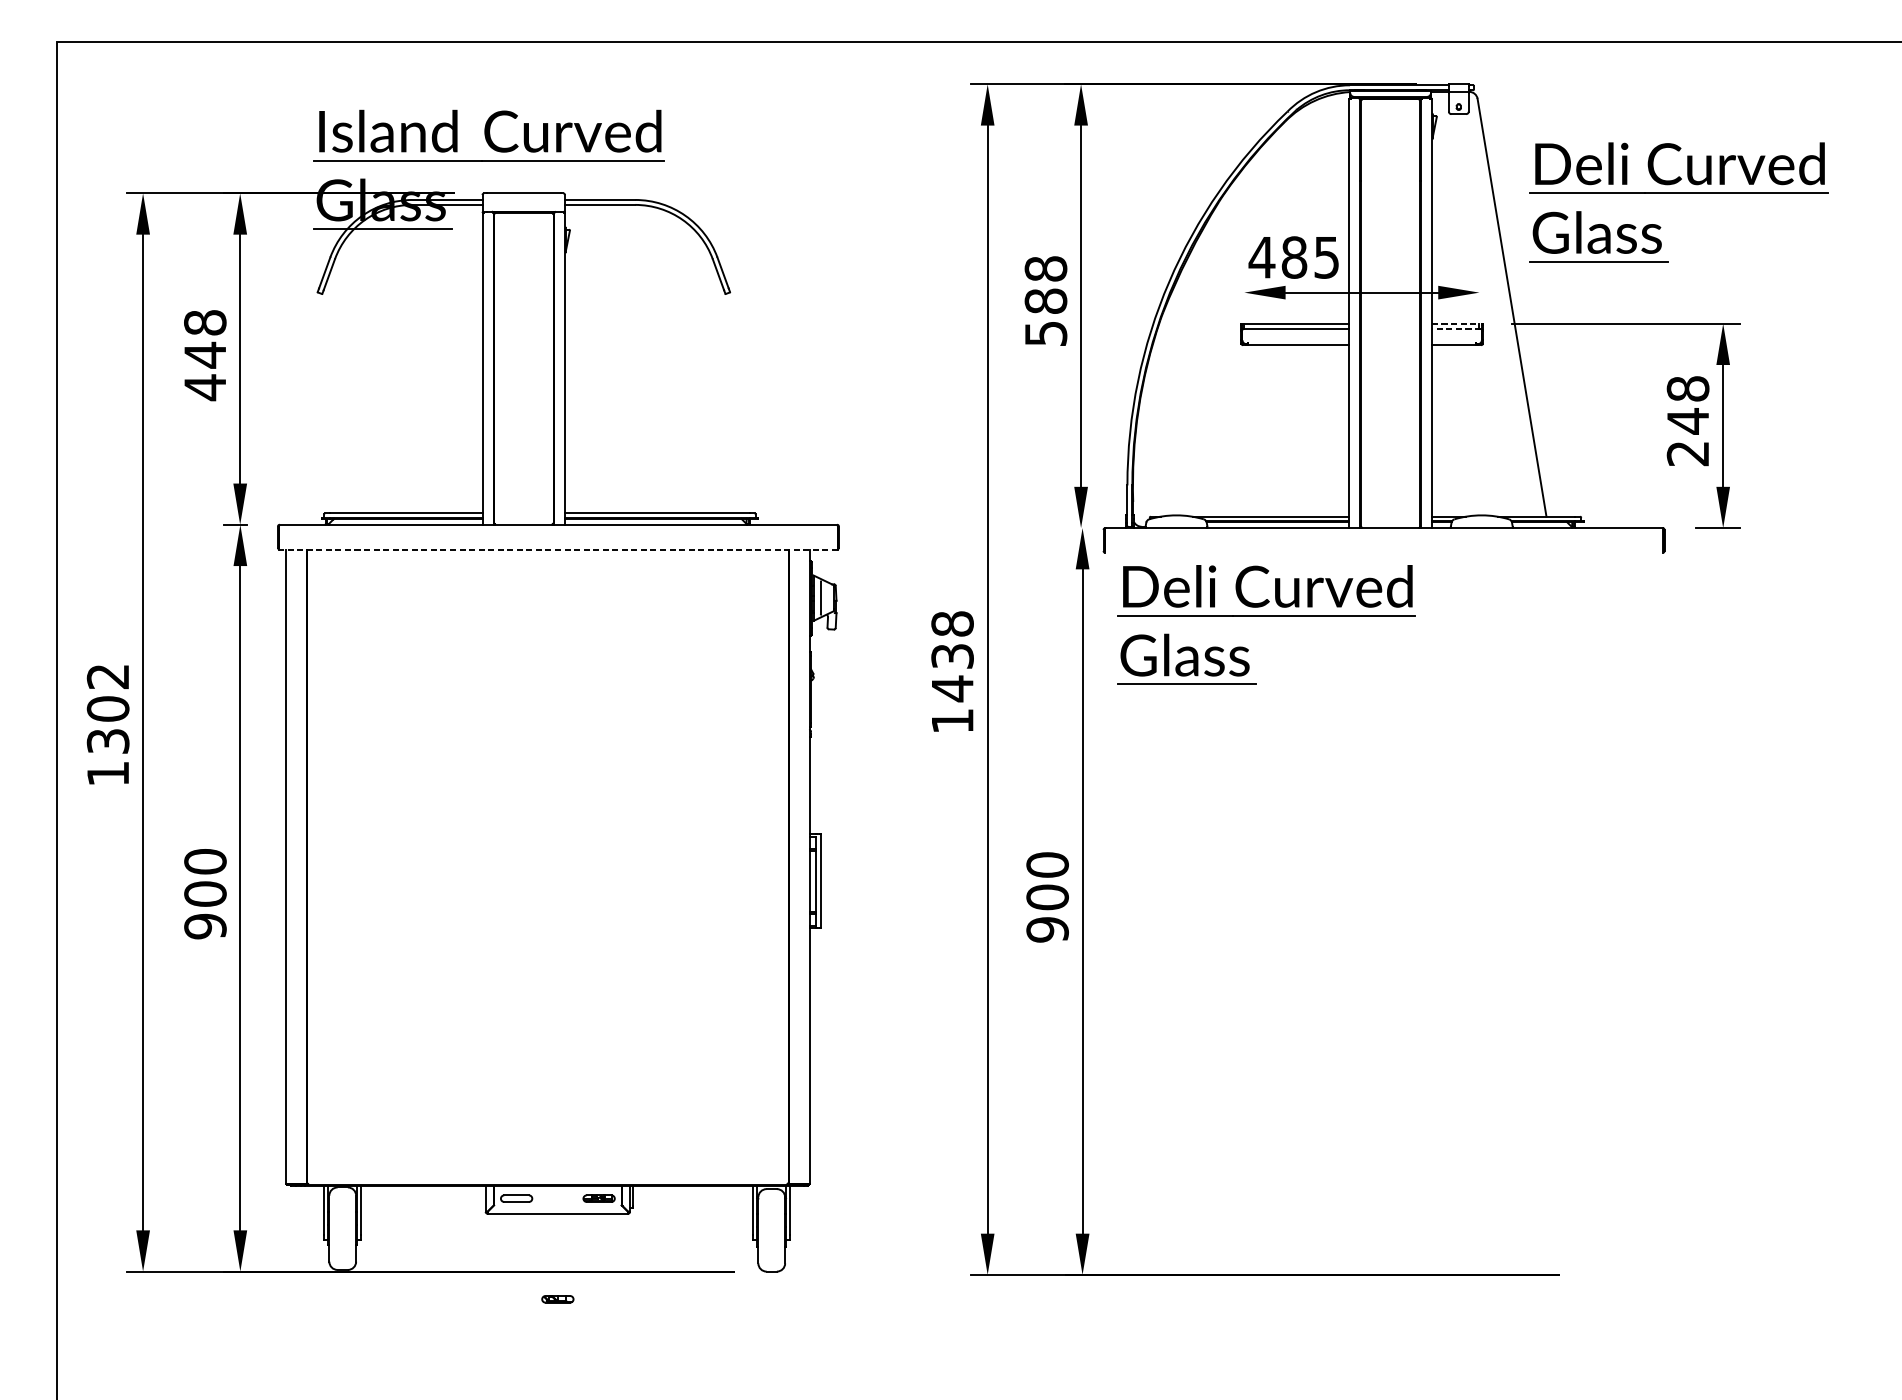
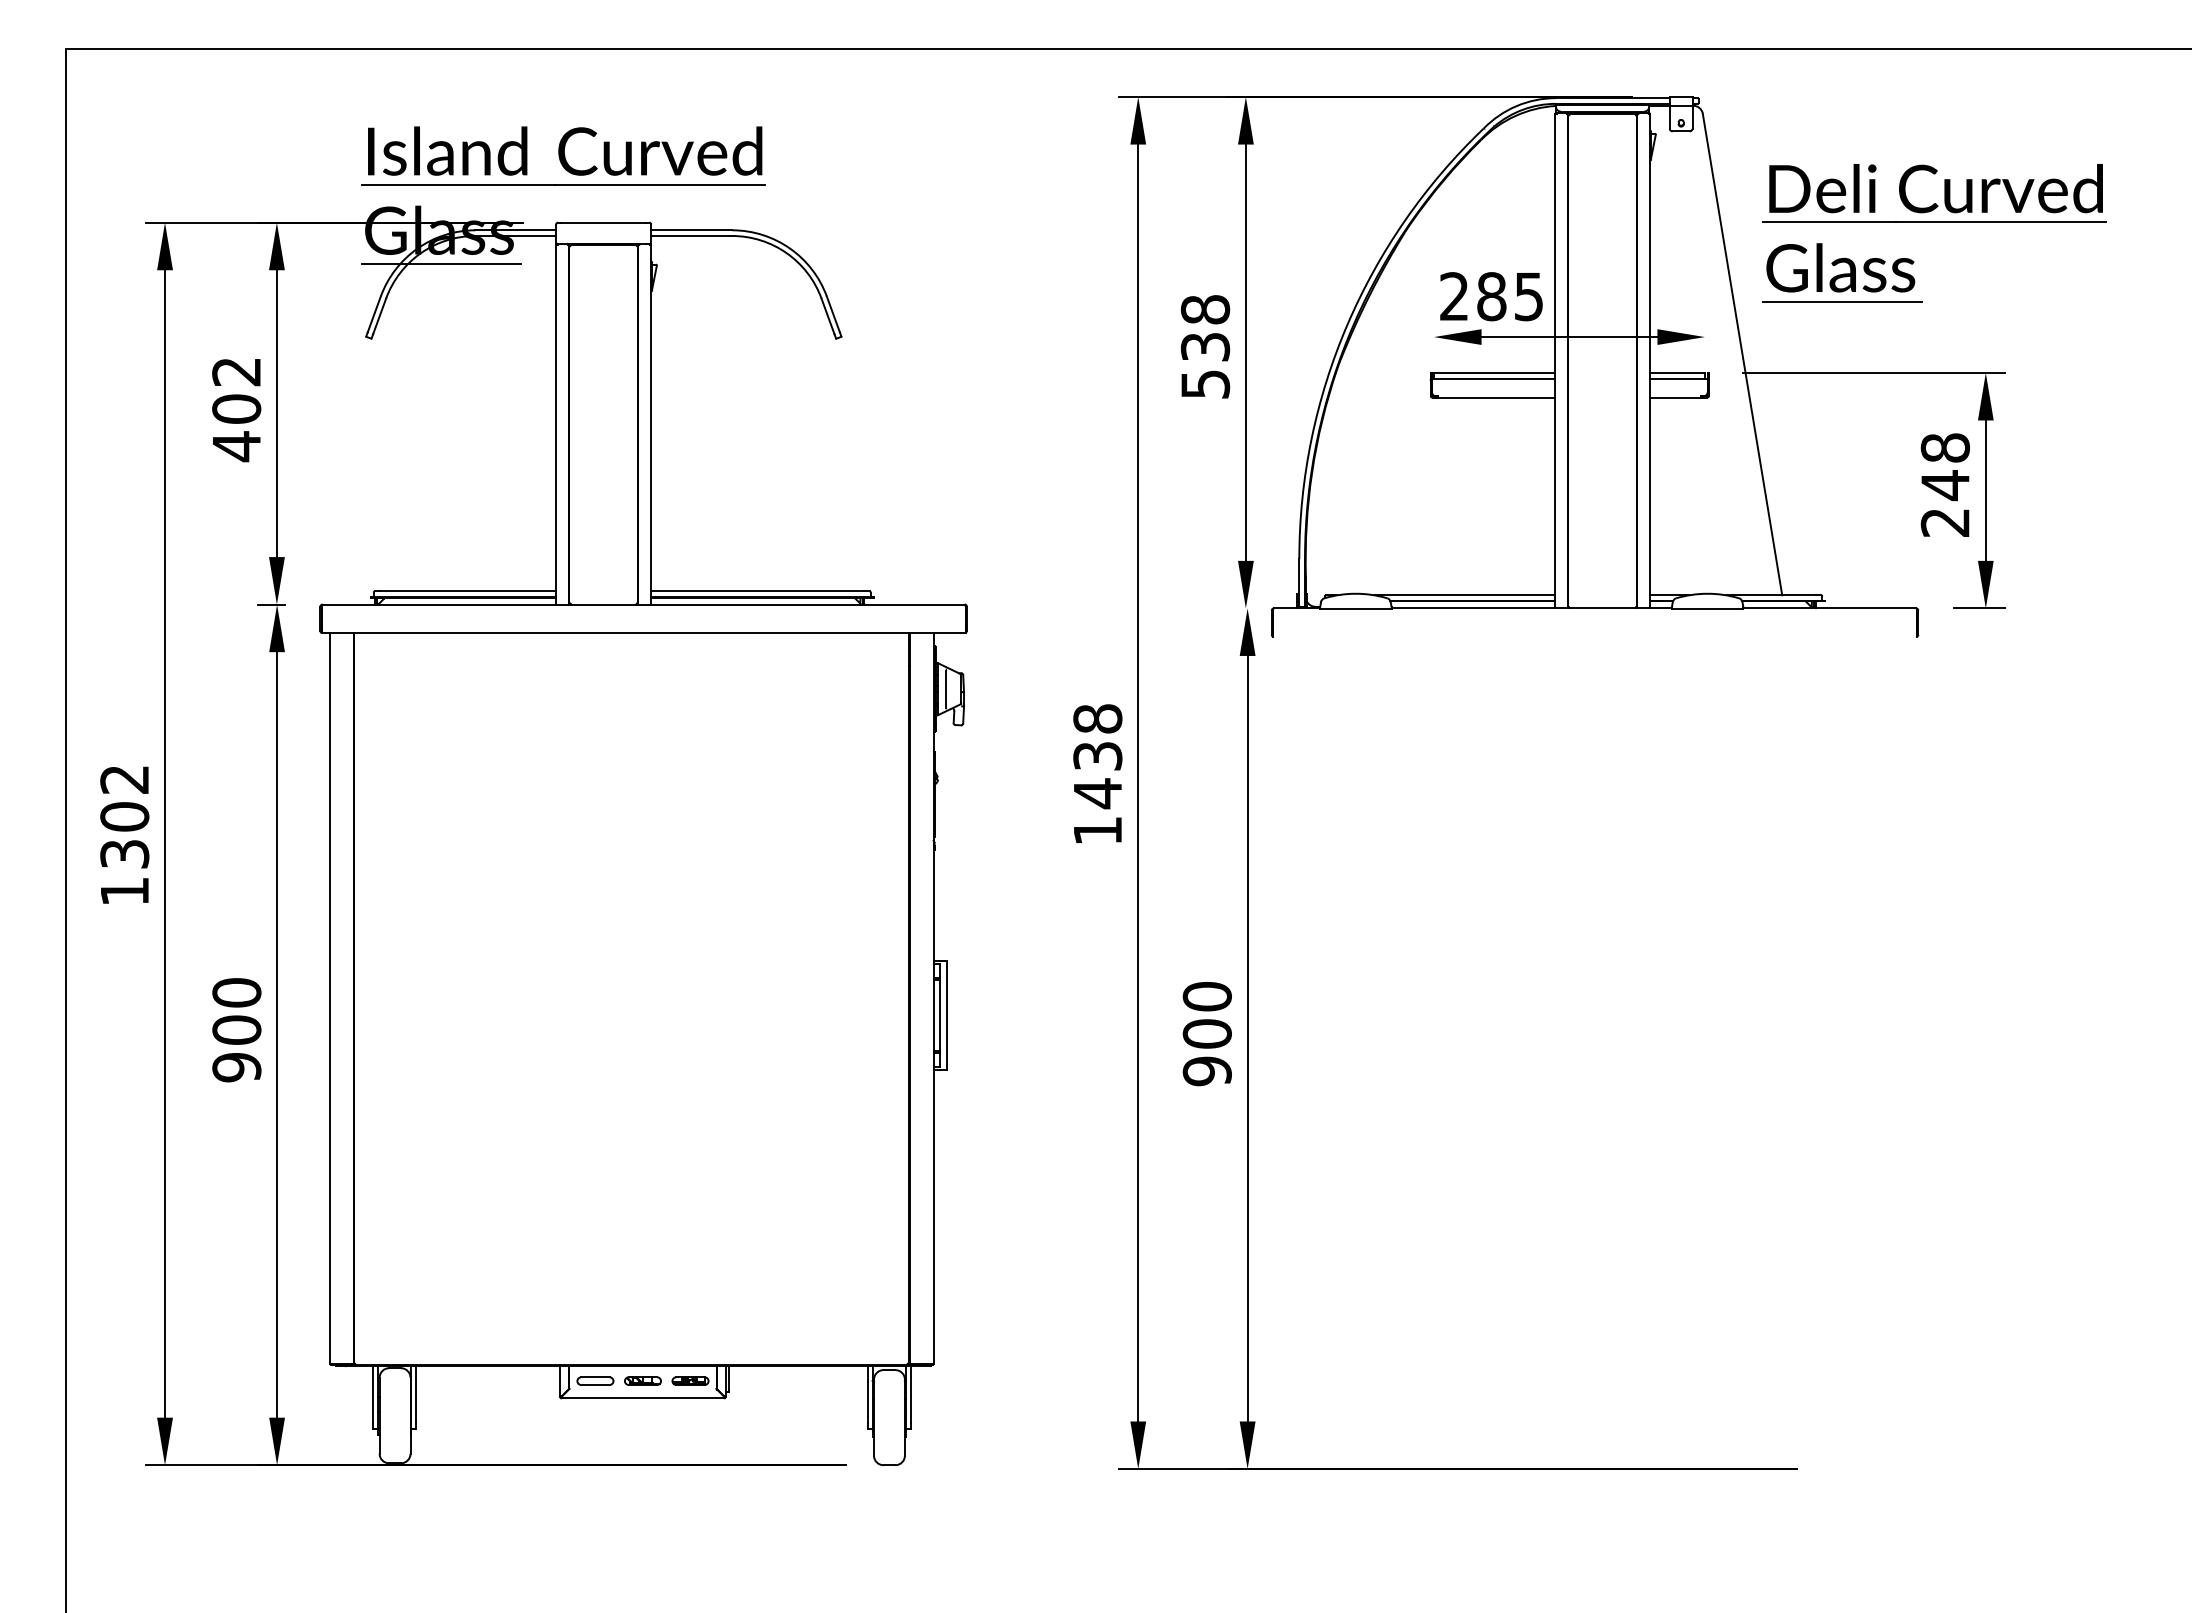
text: (1261, 257) -> (1453, 296), 485 -> 285
text: (1046, 300) -> (1205, 346), 588 -> 538
line: (1456, 323) -> (1678, 372), dashed -> solid
line: (1455, 328) -> (1677, 378), dashed -> solid
text: (205, 338) -> (236, 390), 448 -> 402
line: (558, 549) -> (643, 633), dashed -> solid
part: (1266, 615) -> (1459, 709), removed
part: (557, 1298) -> (642, 1380), moved

